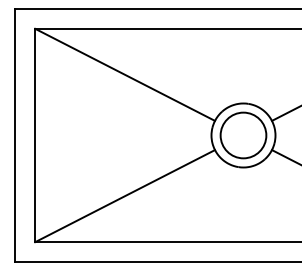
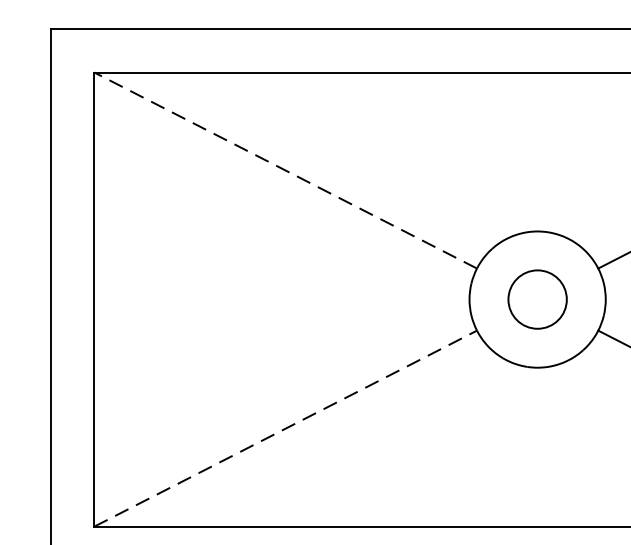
line: (125, 74) -> (286, 169), solid -> dashed
circle: (243, 135) -> (537, 299), size x0.6
line: (125, 196) -> (286, 429), solid -> dashed

